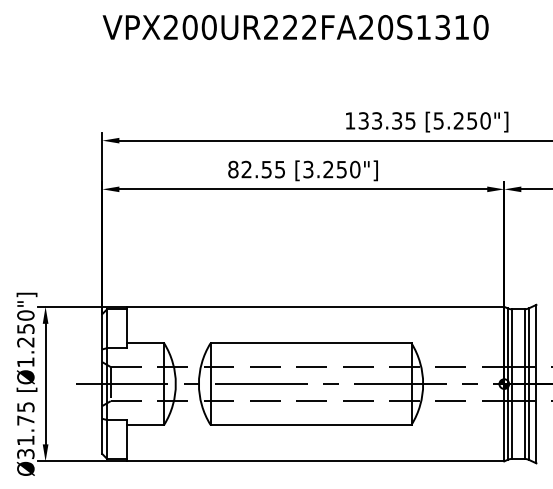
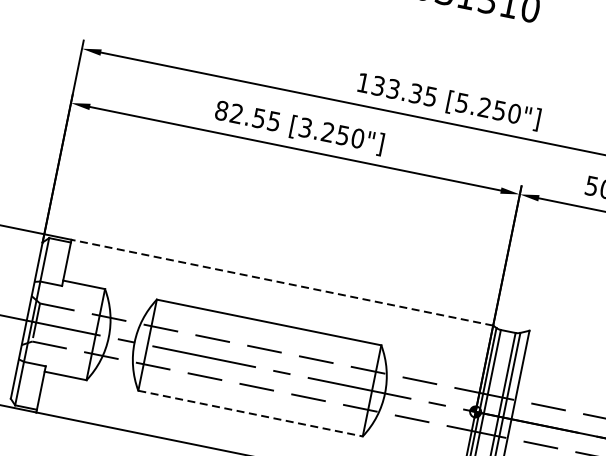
line: (315, 306) -> (282, 282), solid -> dashed
line: (311, 424) -> (251, 413), solid -> dashed

